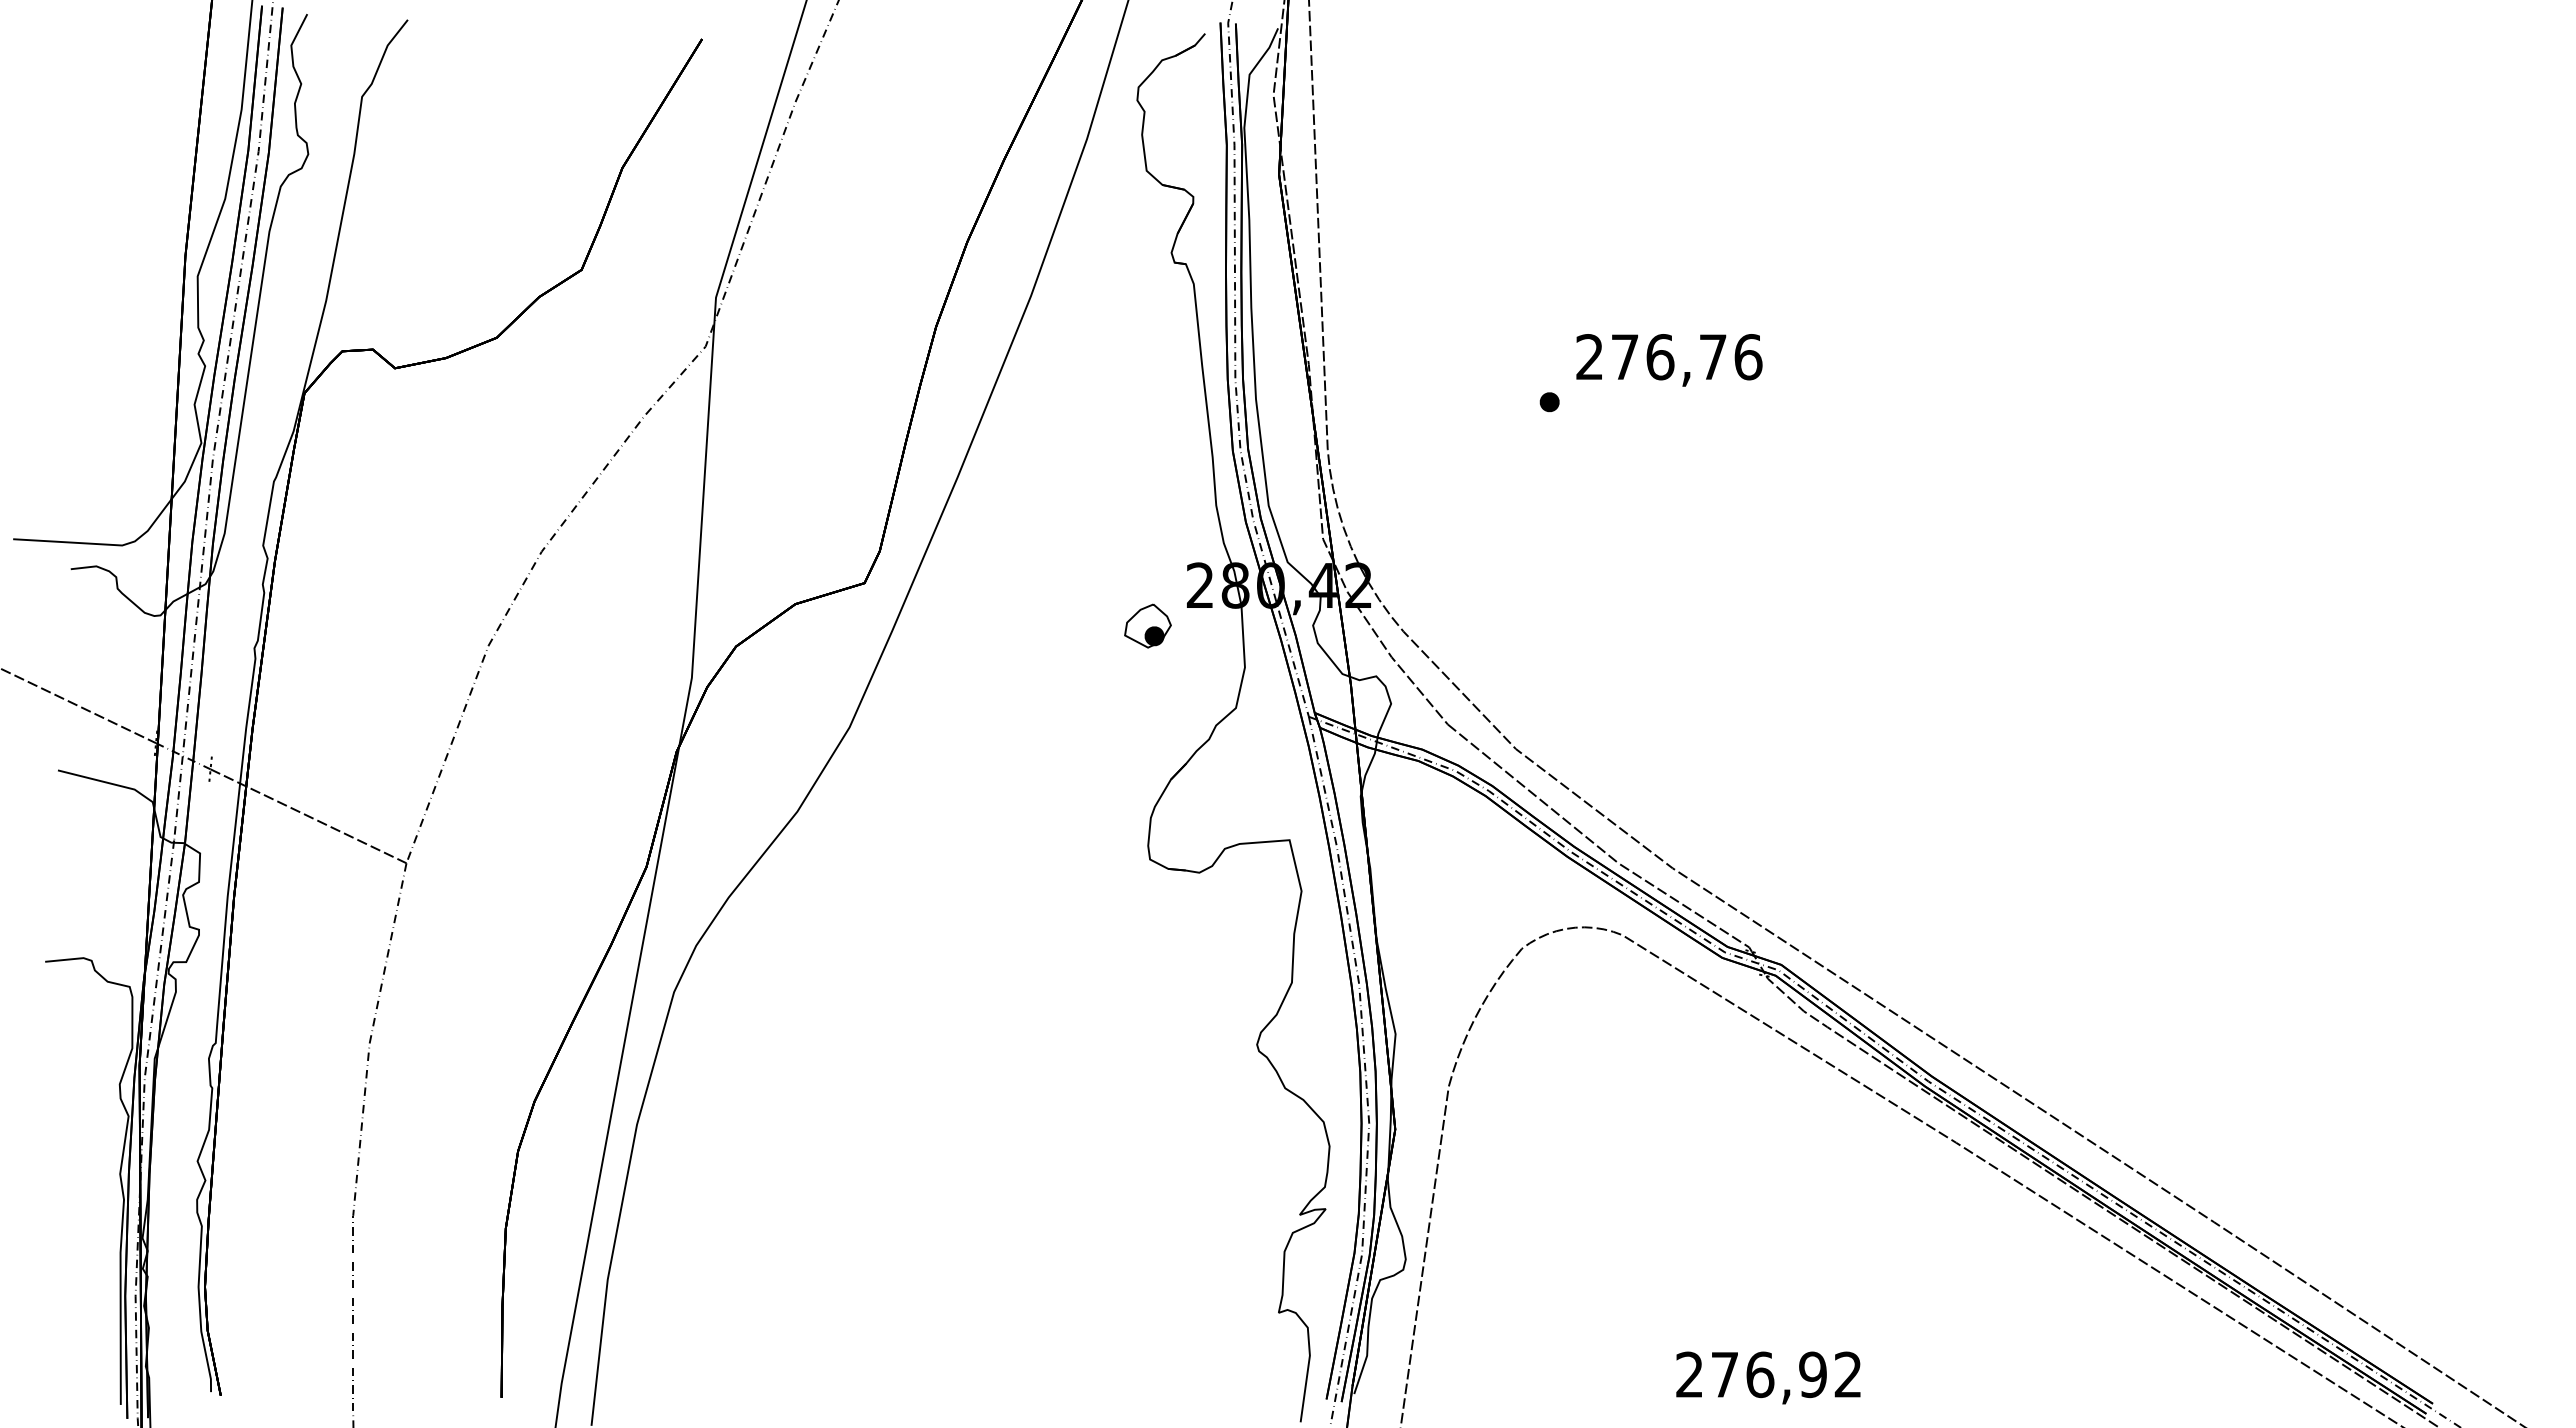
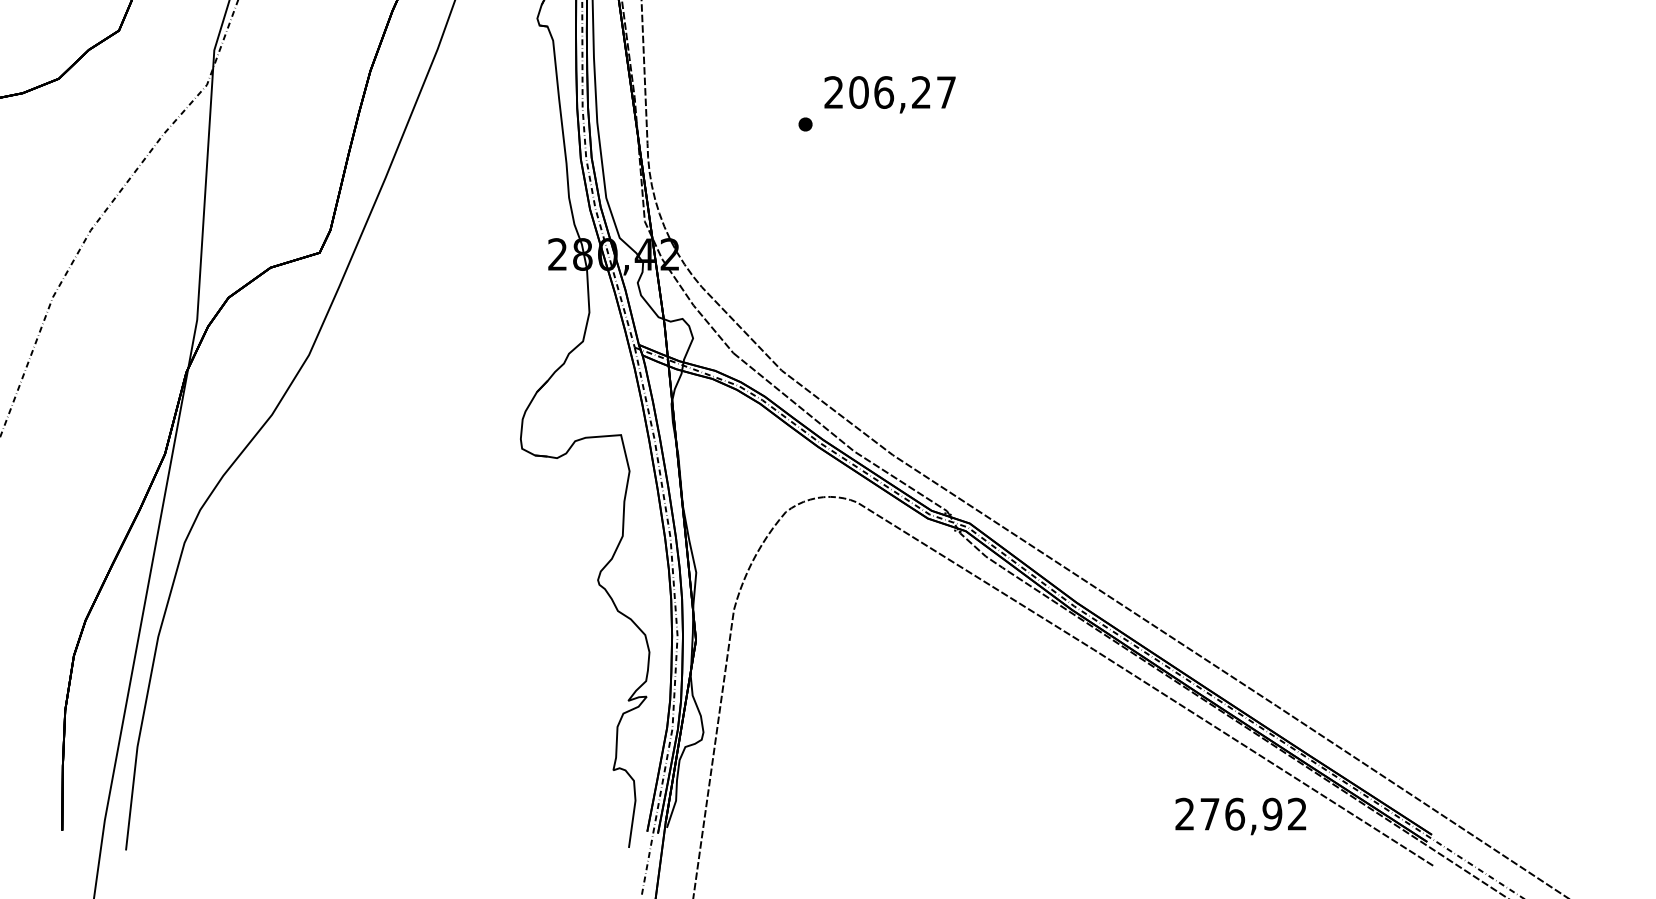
text: (1686, 357) -> (902, 92), 276,76 -> 206,27
part: (1147, 625) -> (520, 282), removed
text: (1768, 1377) -> (1240, 816), moved

